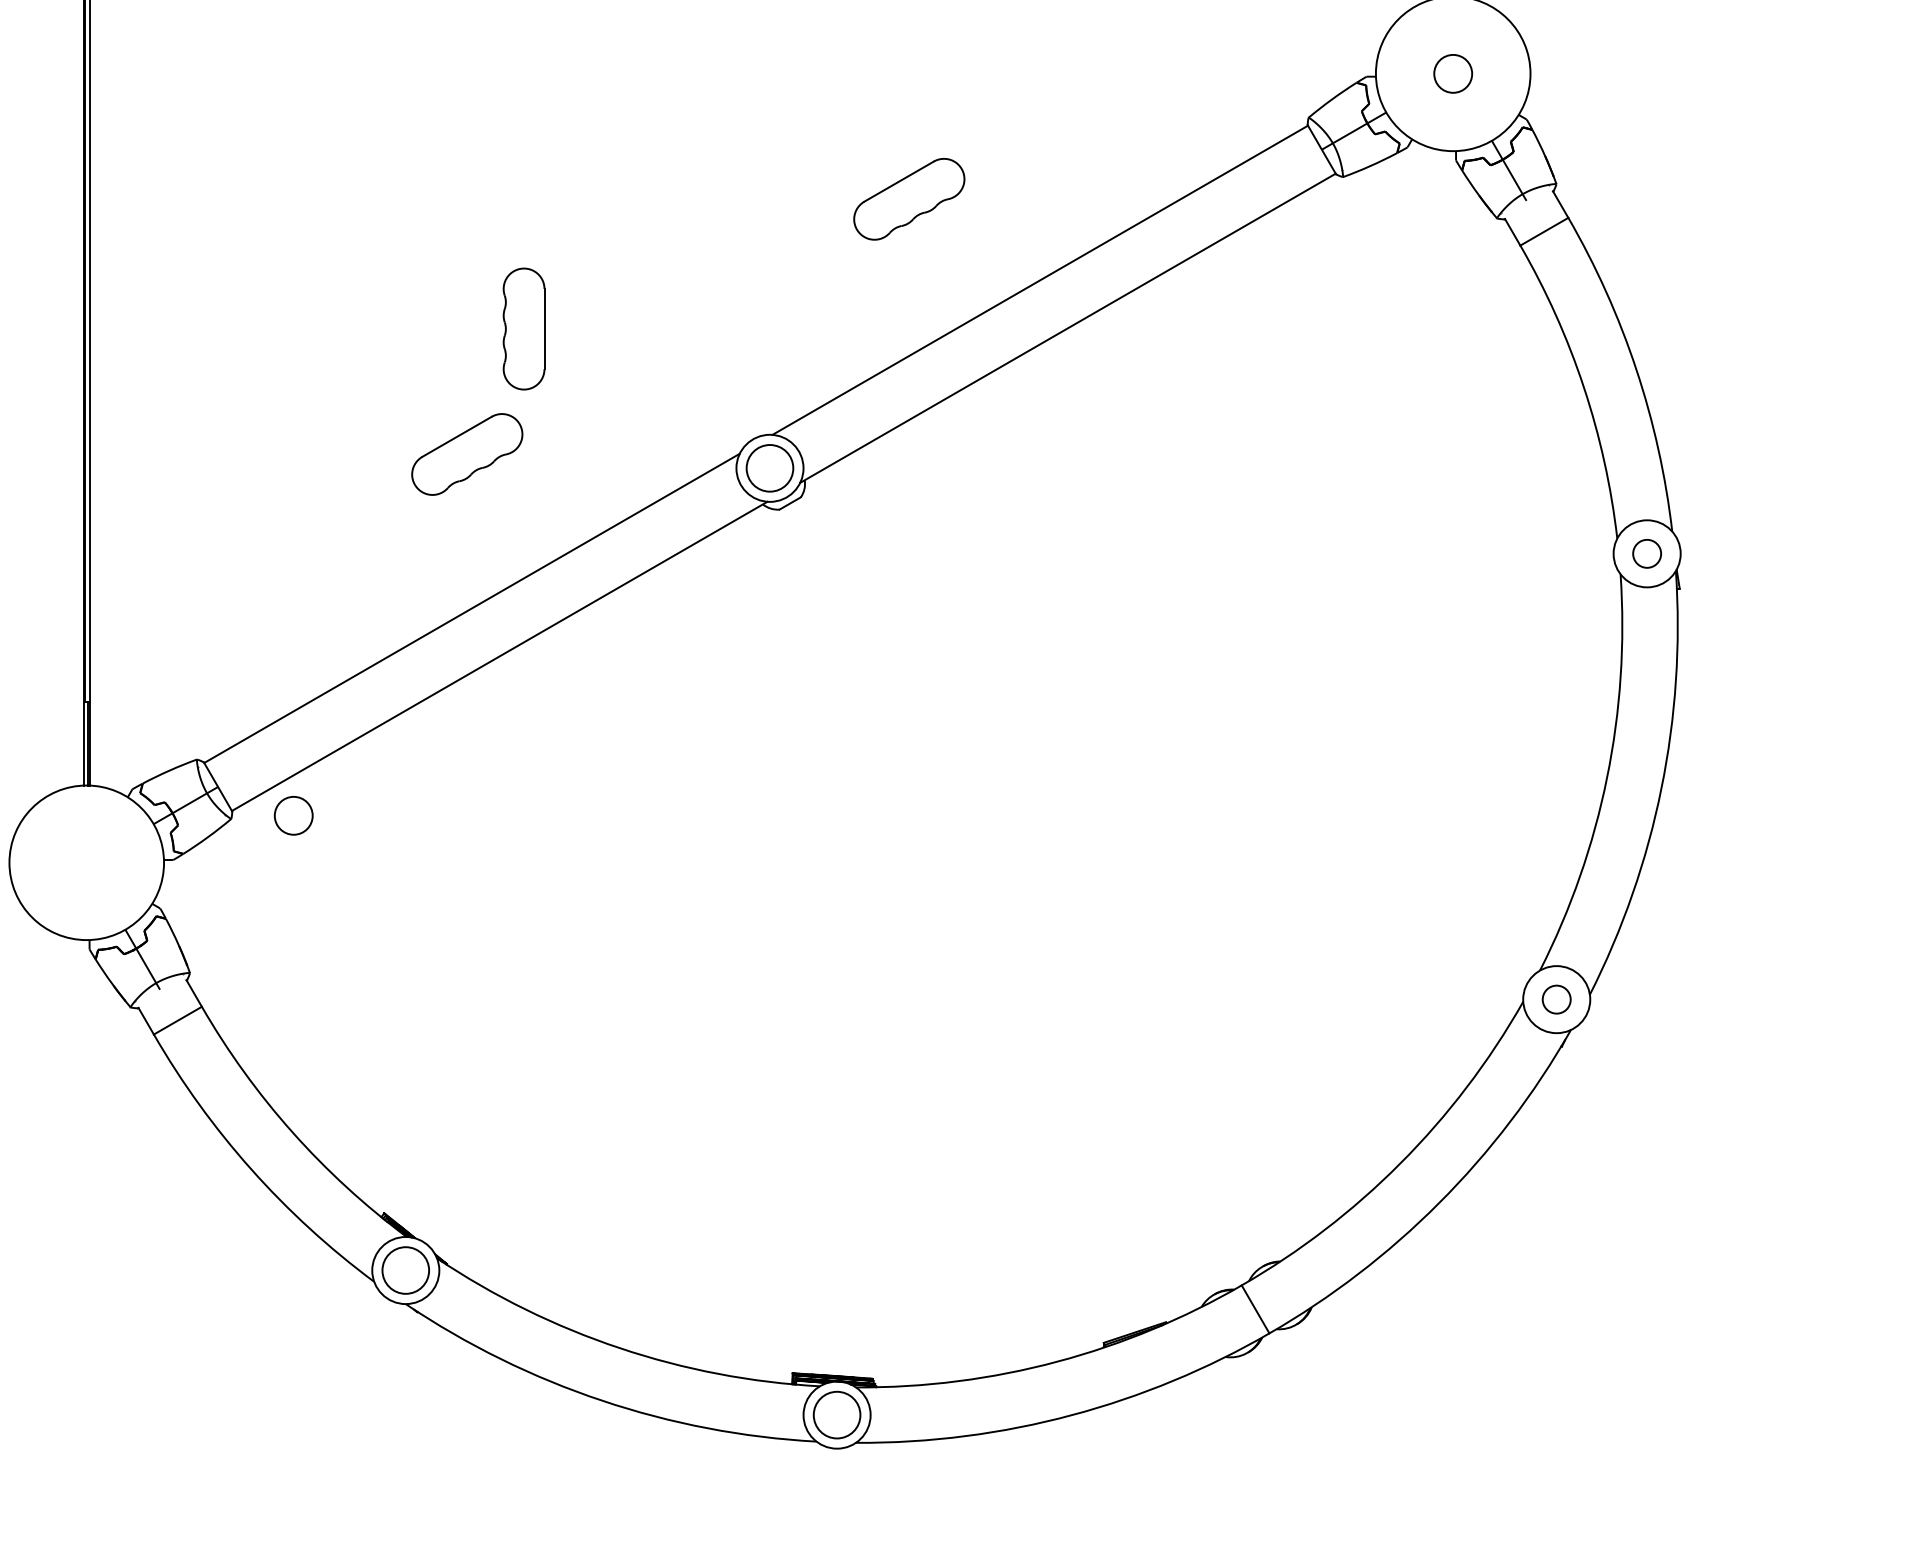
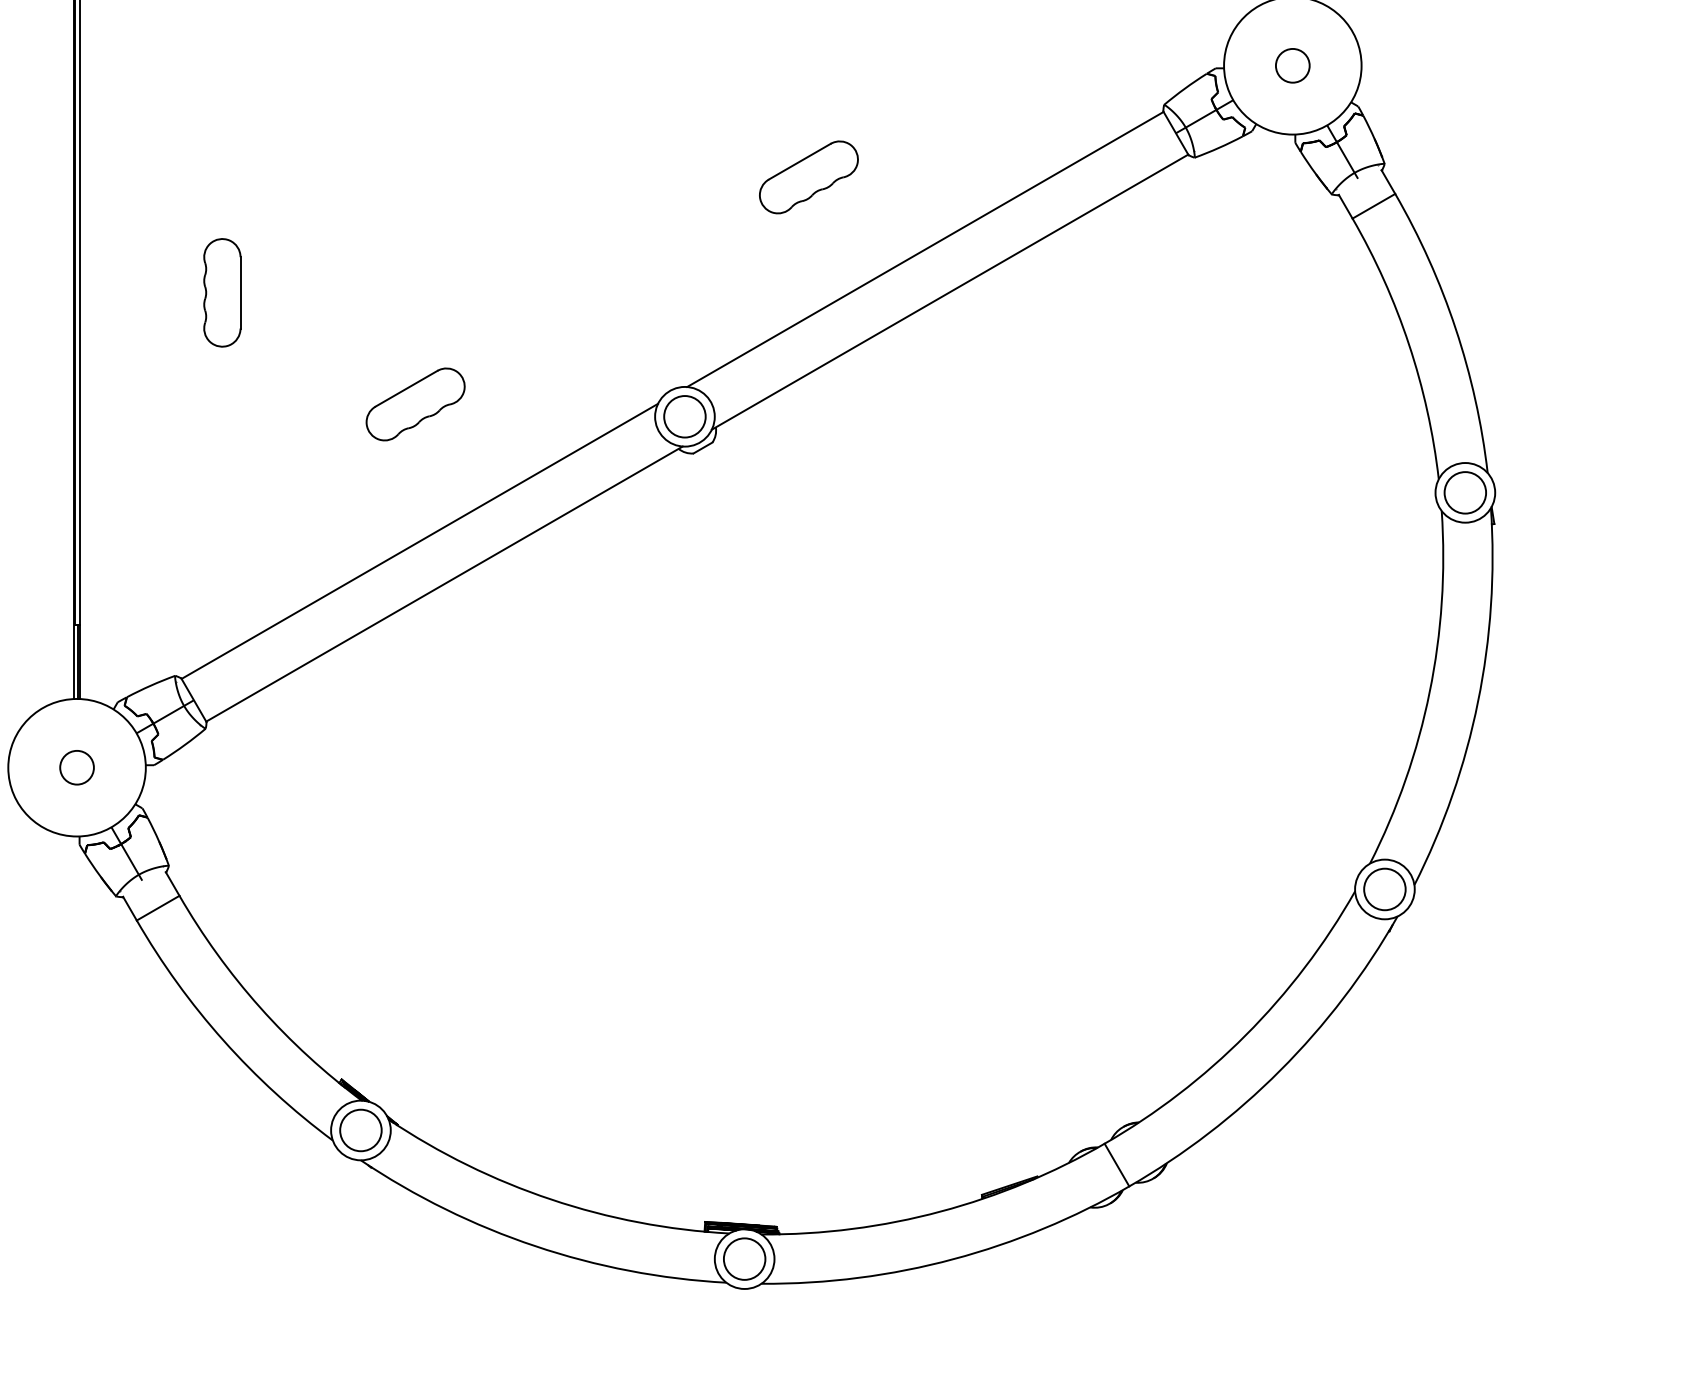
part: (523, 328) -> (221, 292), moved
circle: (1646, 553) -> (1464, 492), size x1.67
circle: (293, 815) -> (76, 767), moved
circle: (1556, 999) -> (1384, 889), size x1.67

